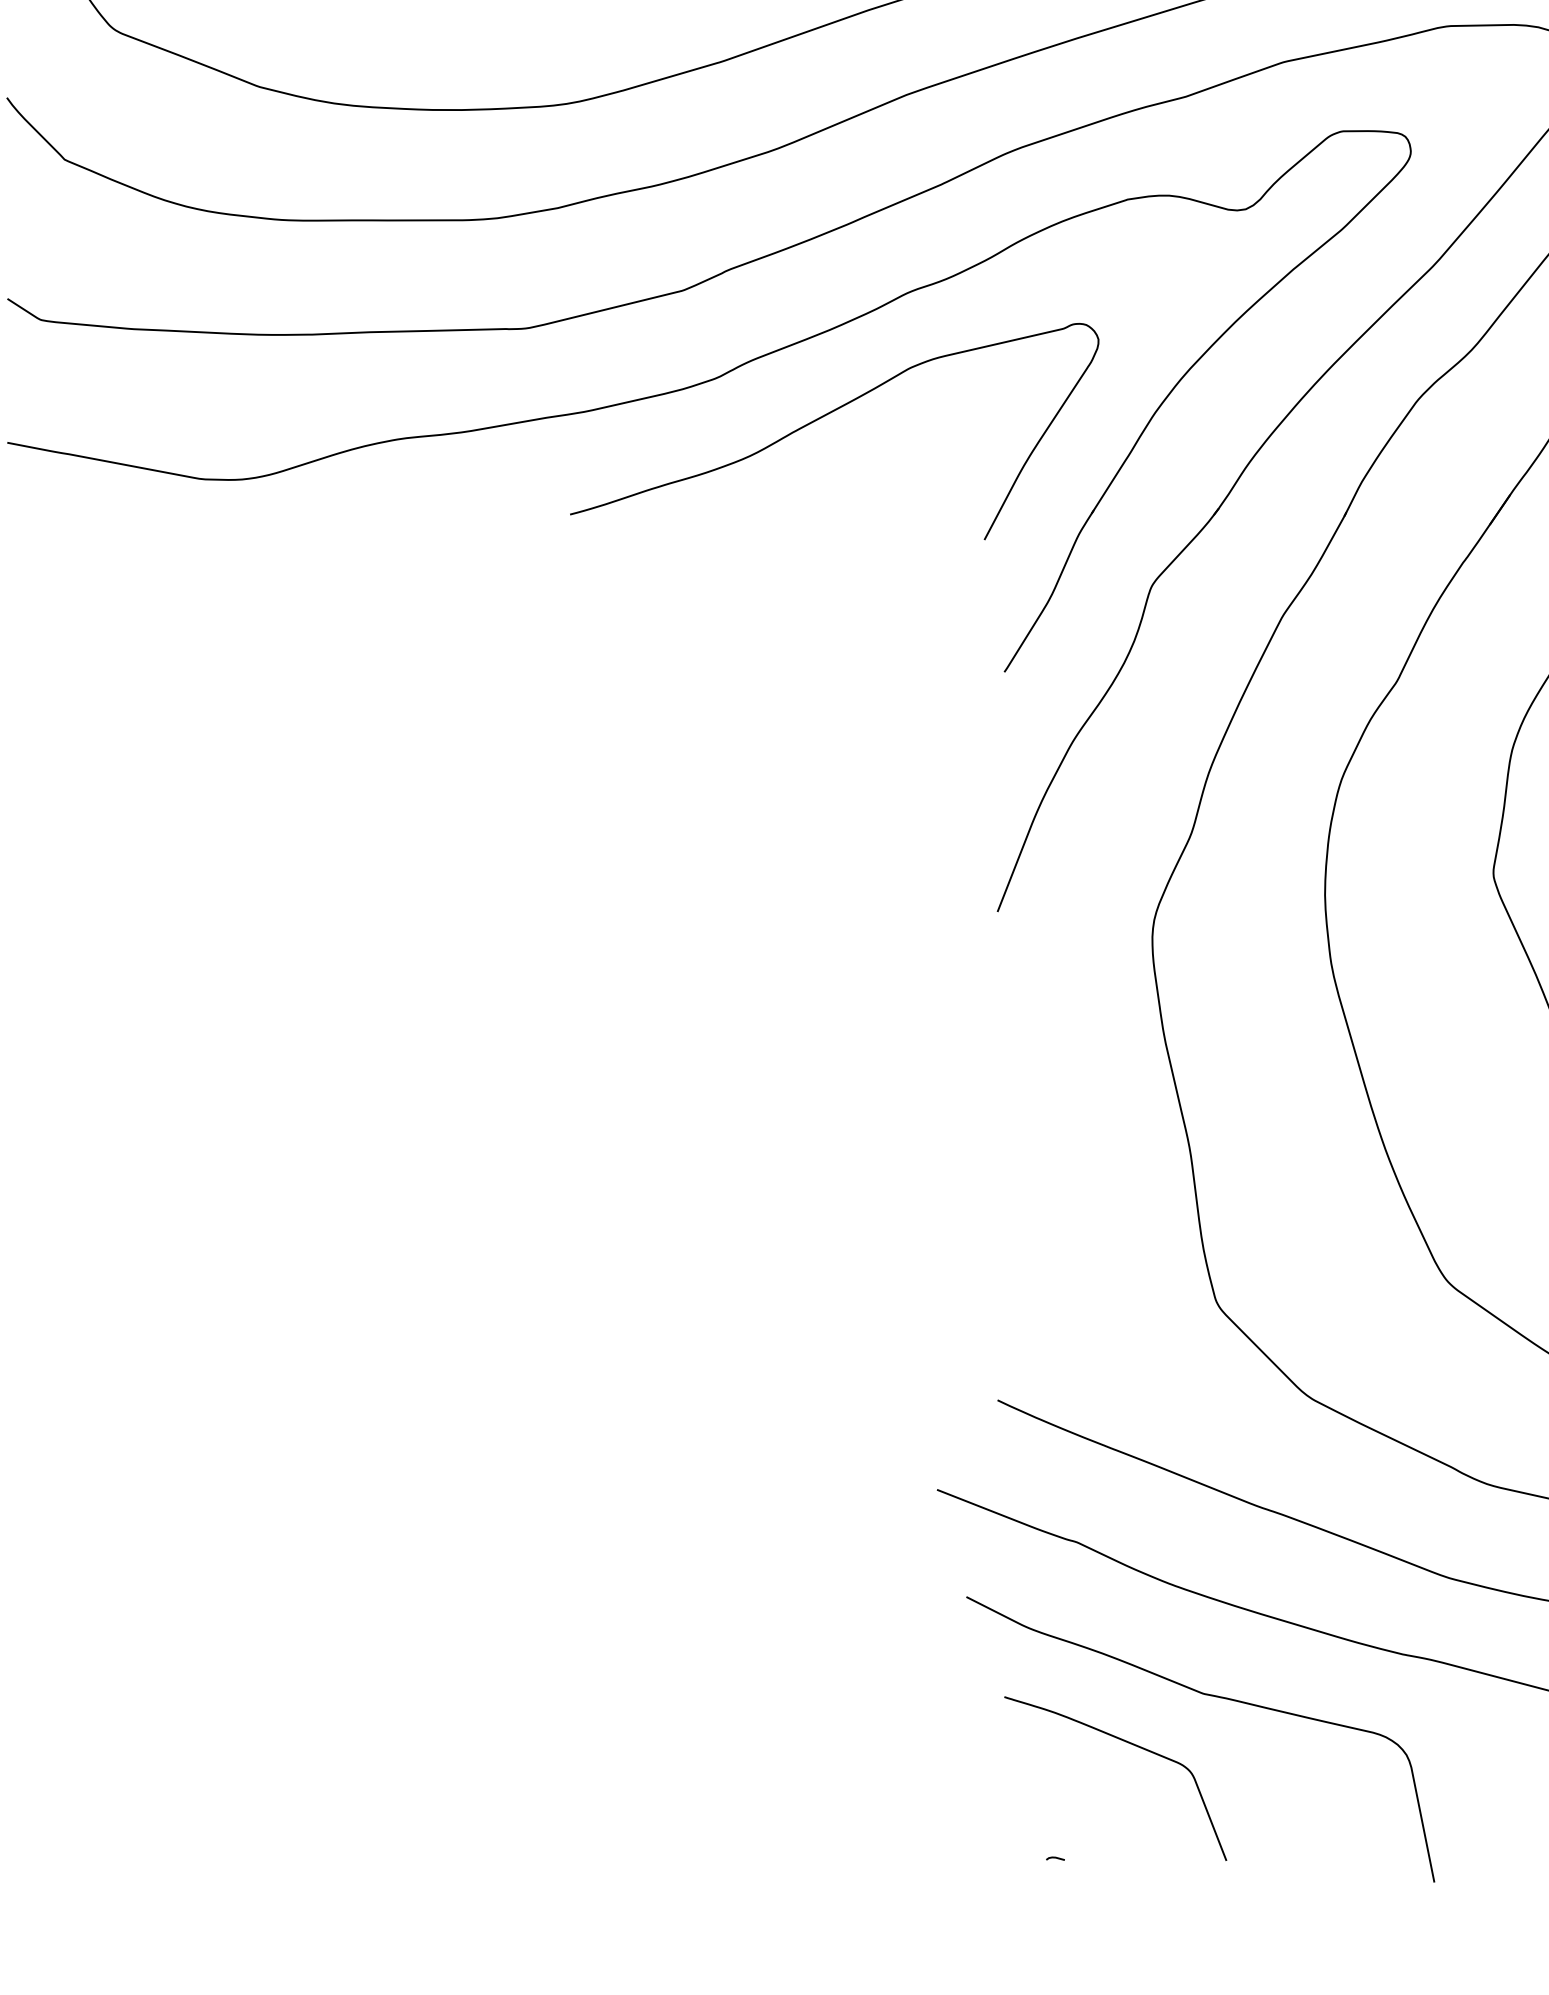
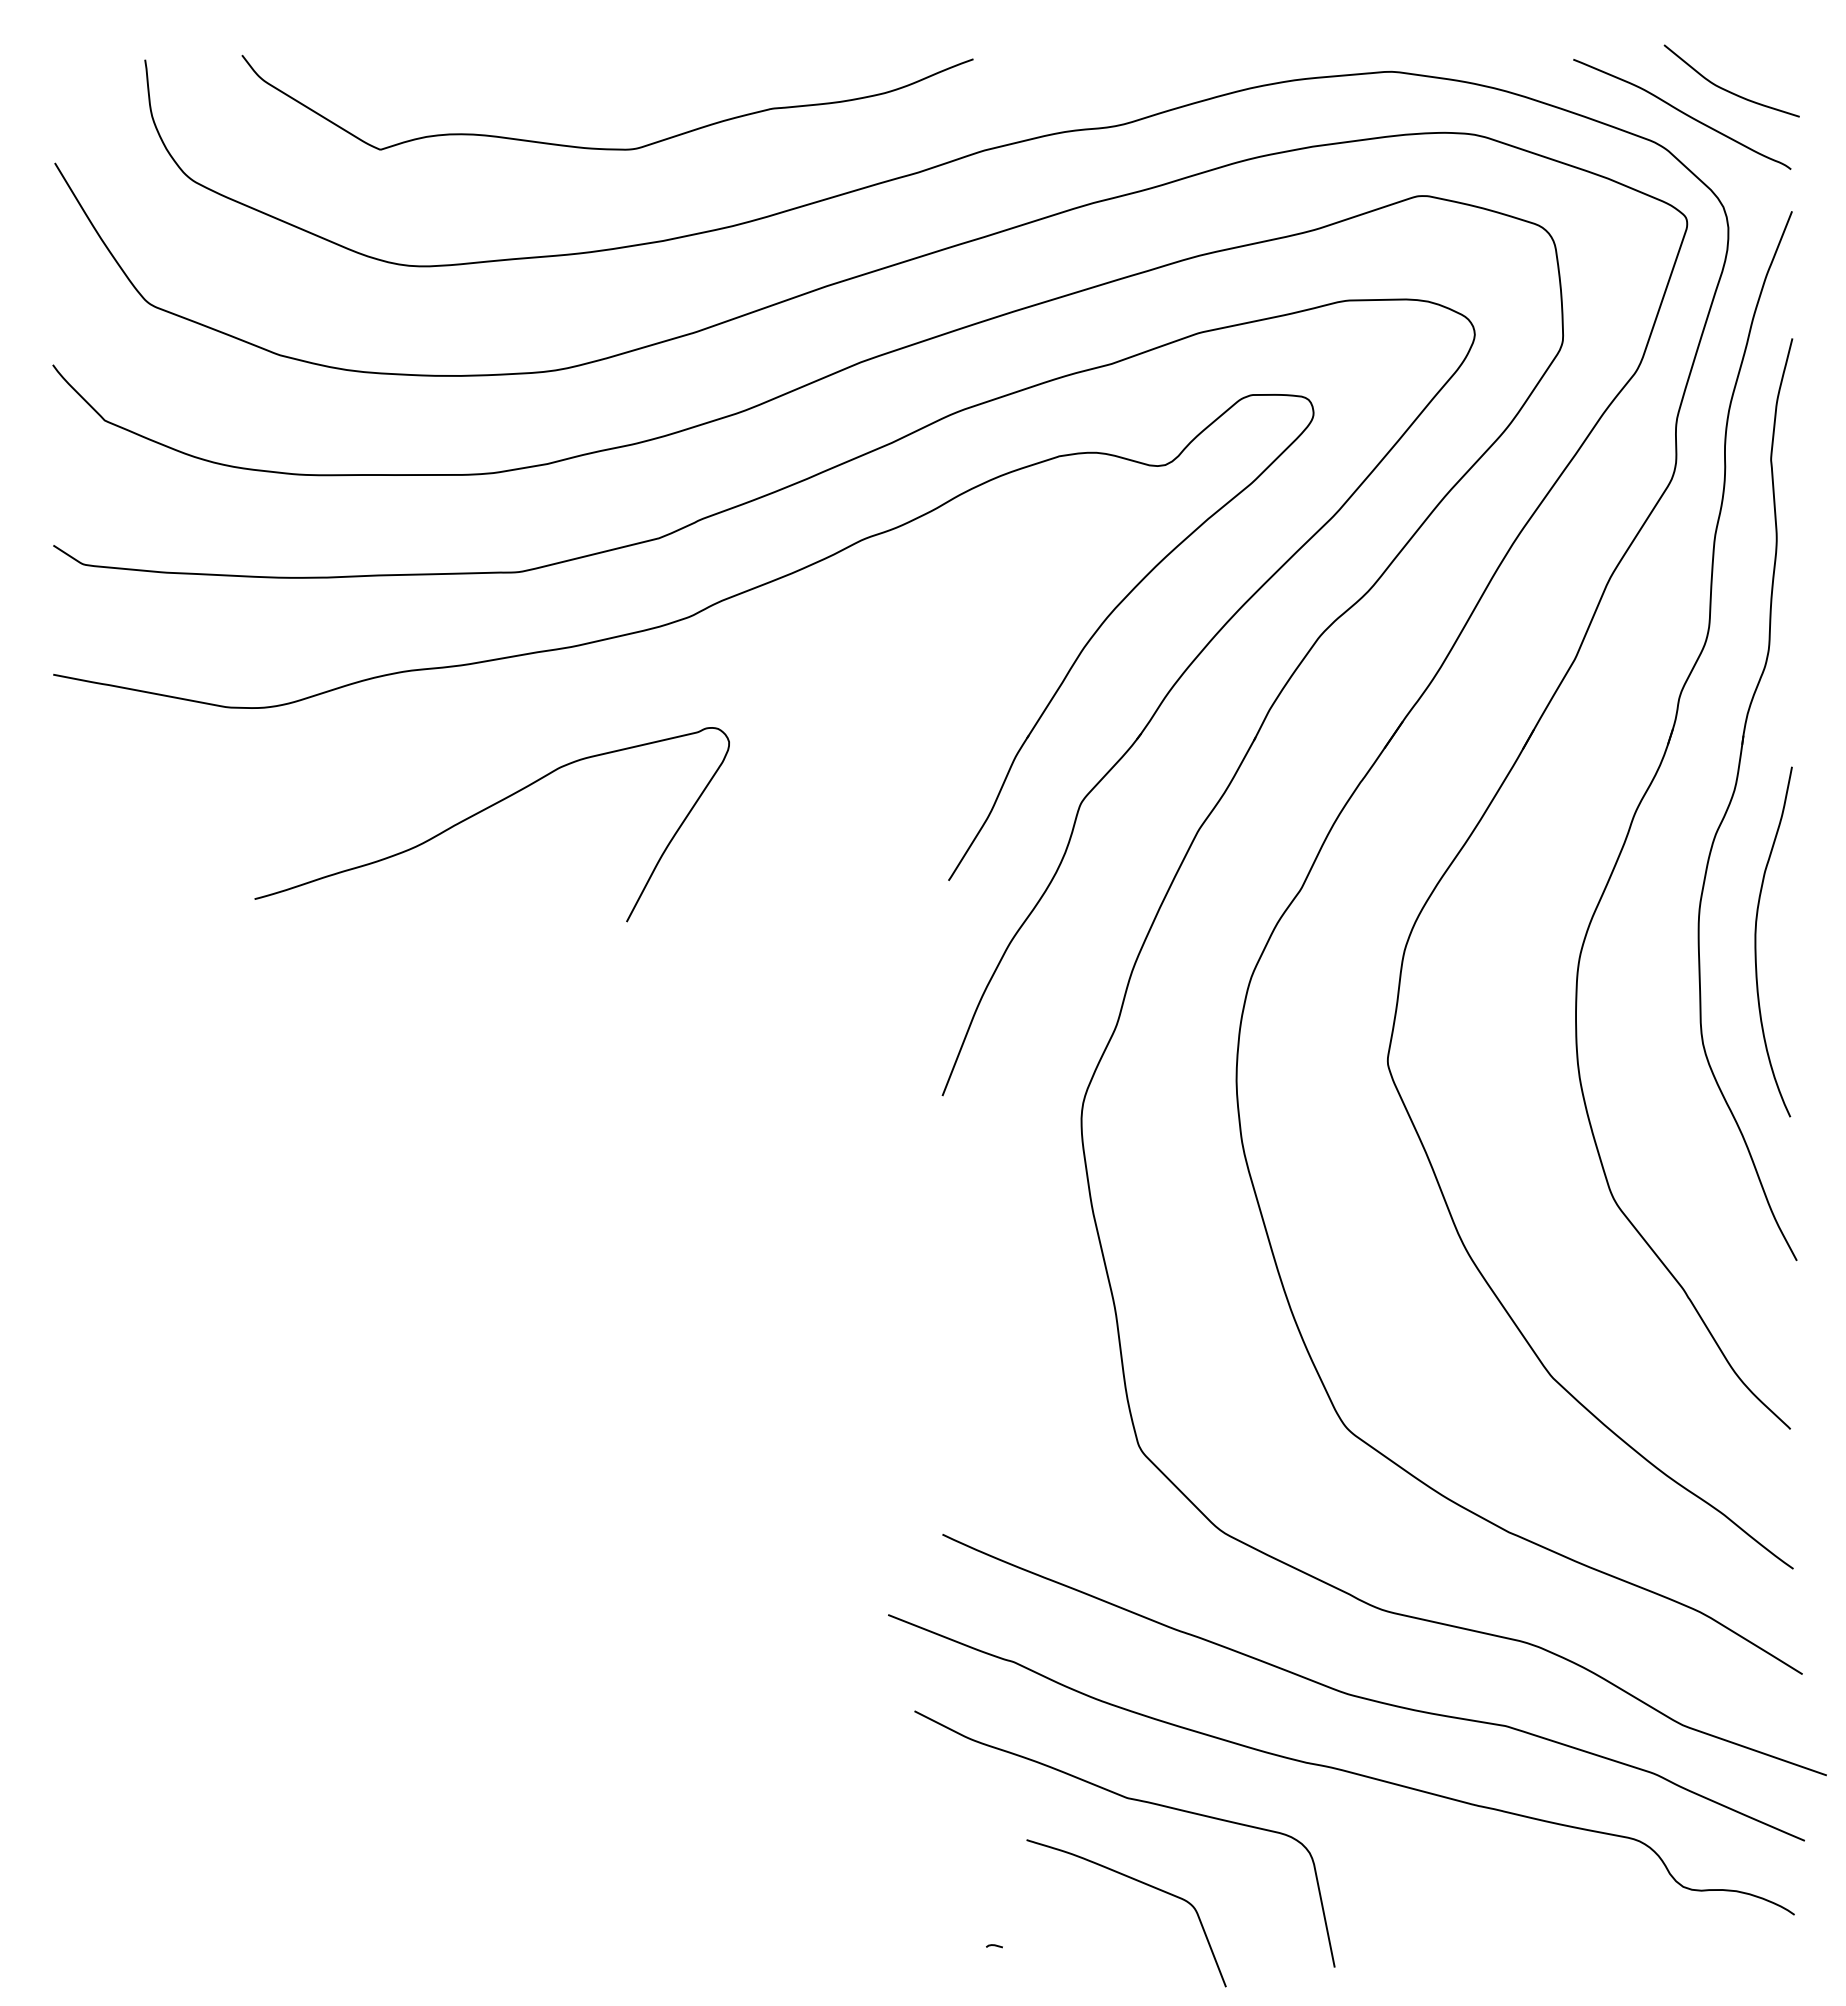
curve: (827, 415) -> (485, 810), moved
curve: (1126, 1743) -> (1136, 1881), moved

